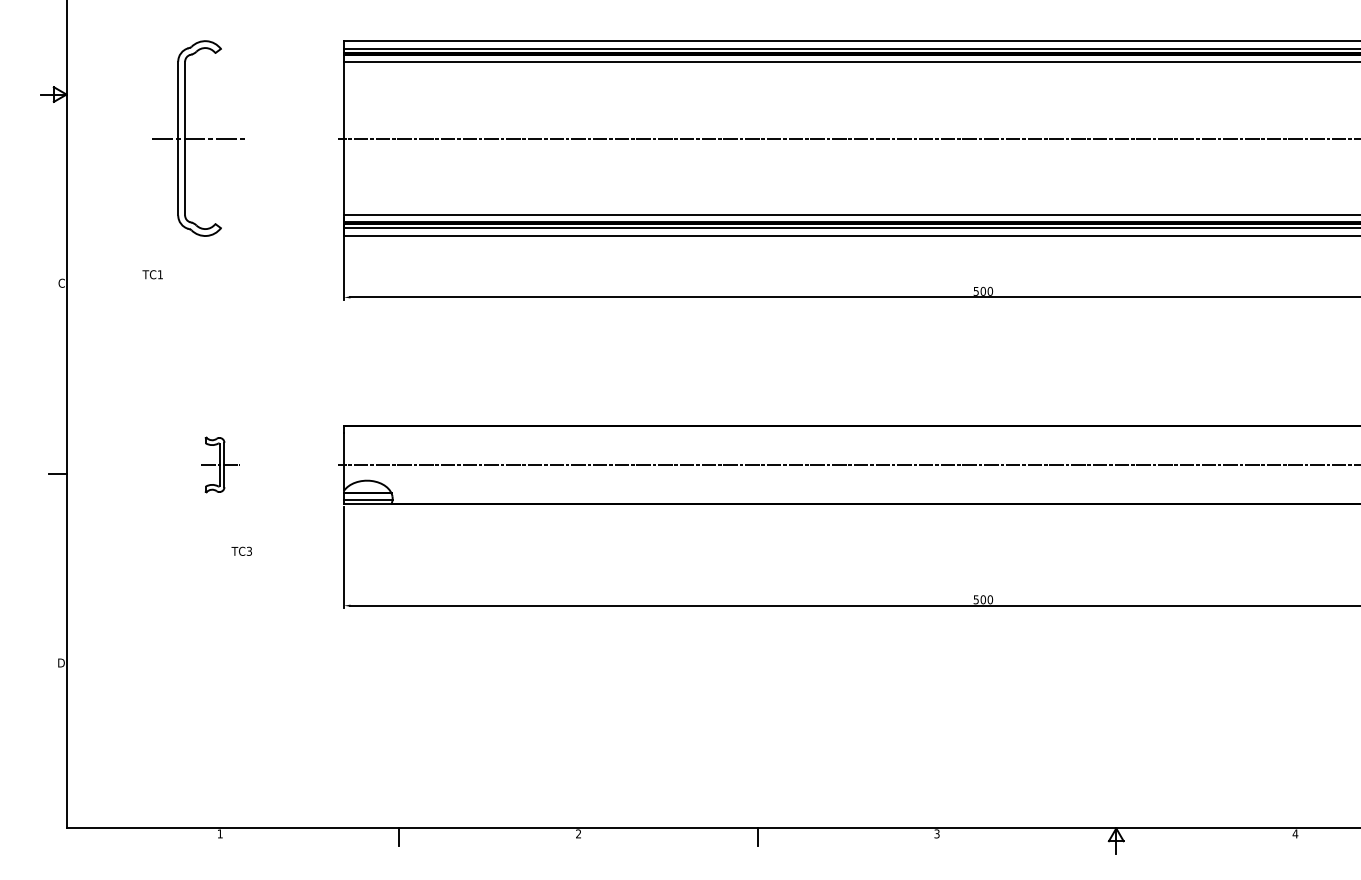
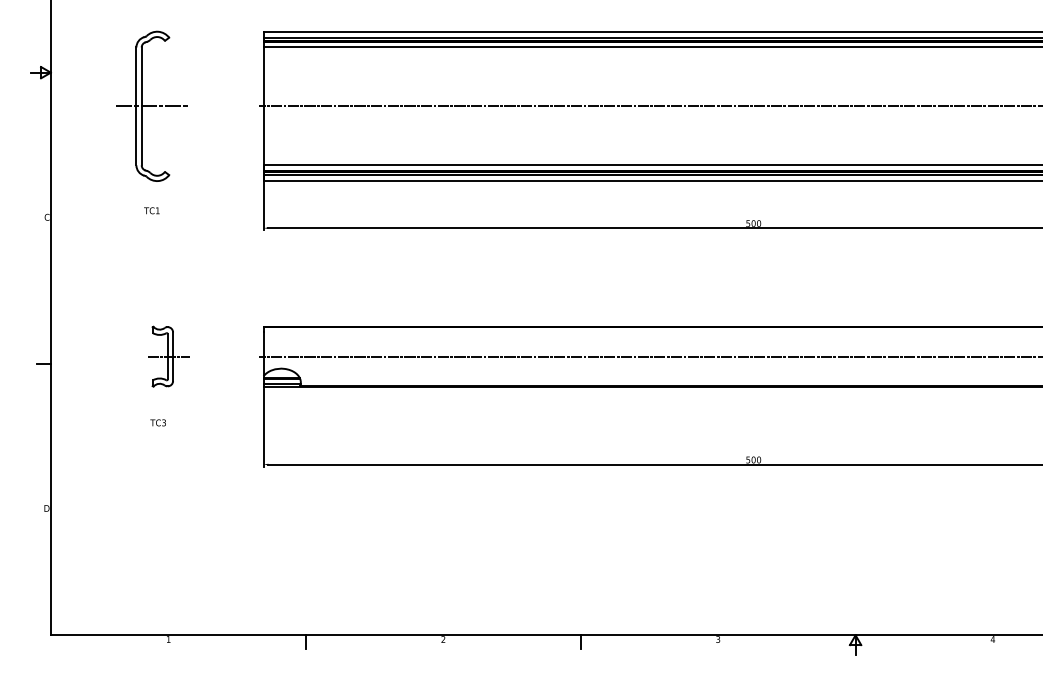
text: (152, 274) -> (151, 210), moved
part: (220, 464) -> (168, 356), size x1.43
text: (240, 550) -> (157, 422), moved

